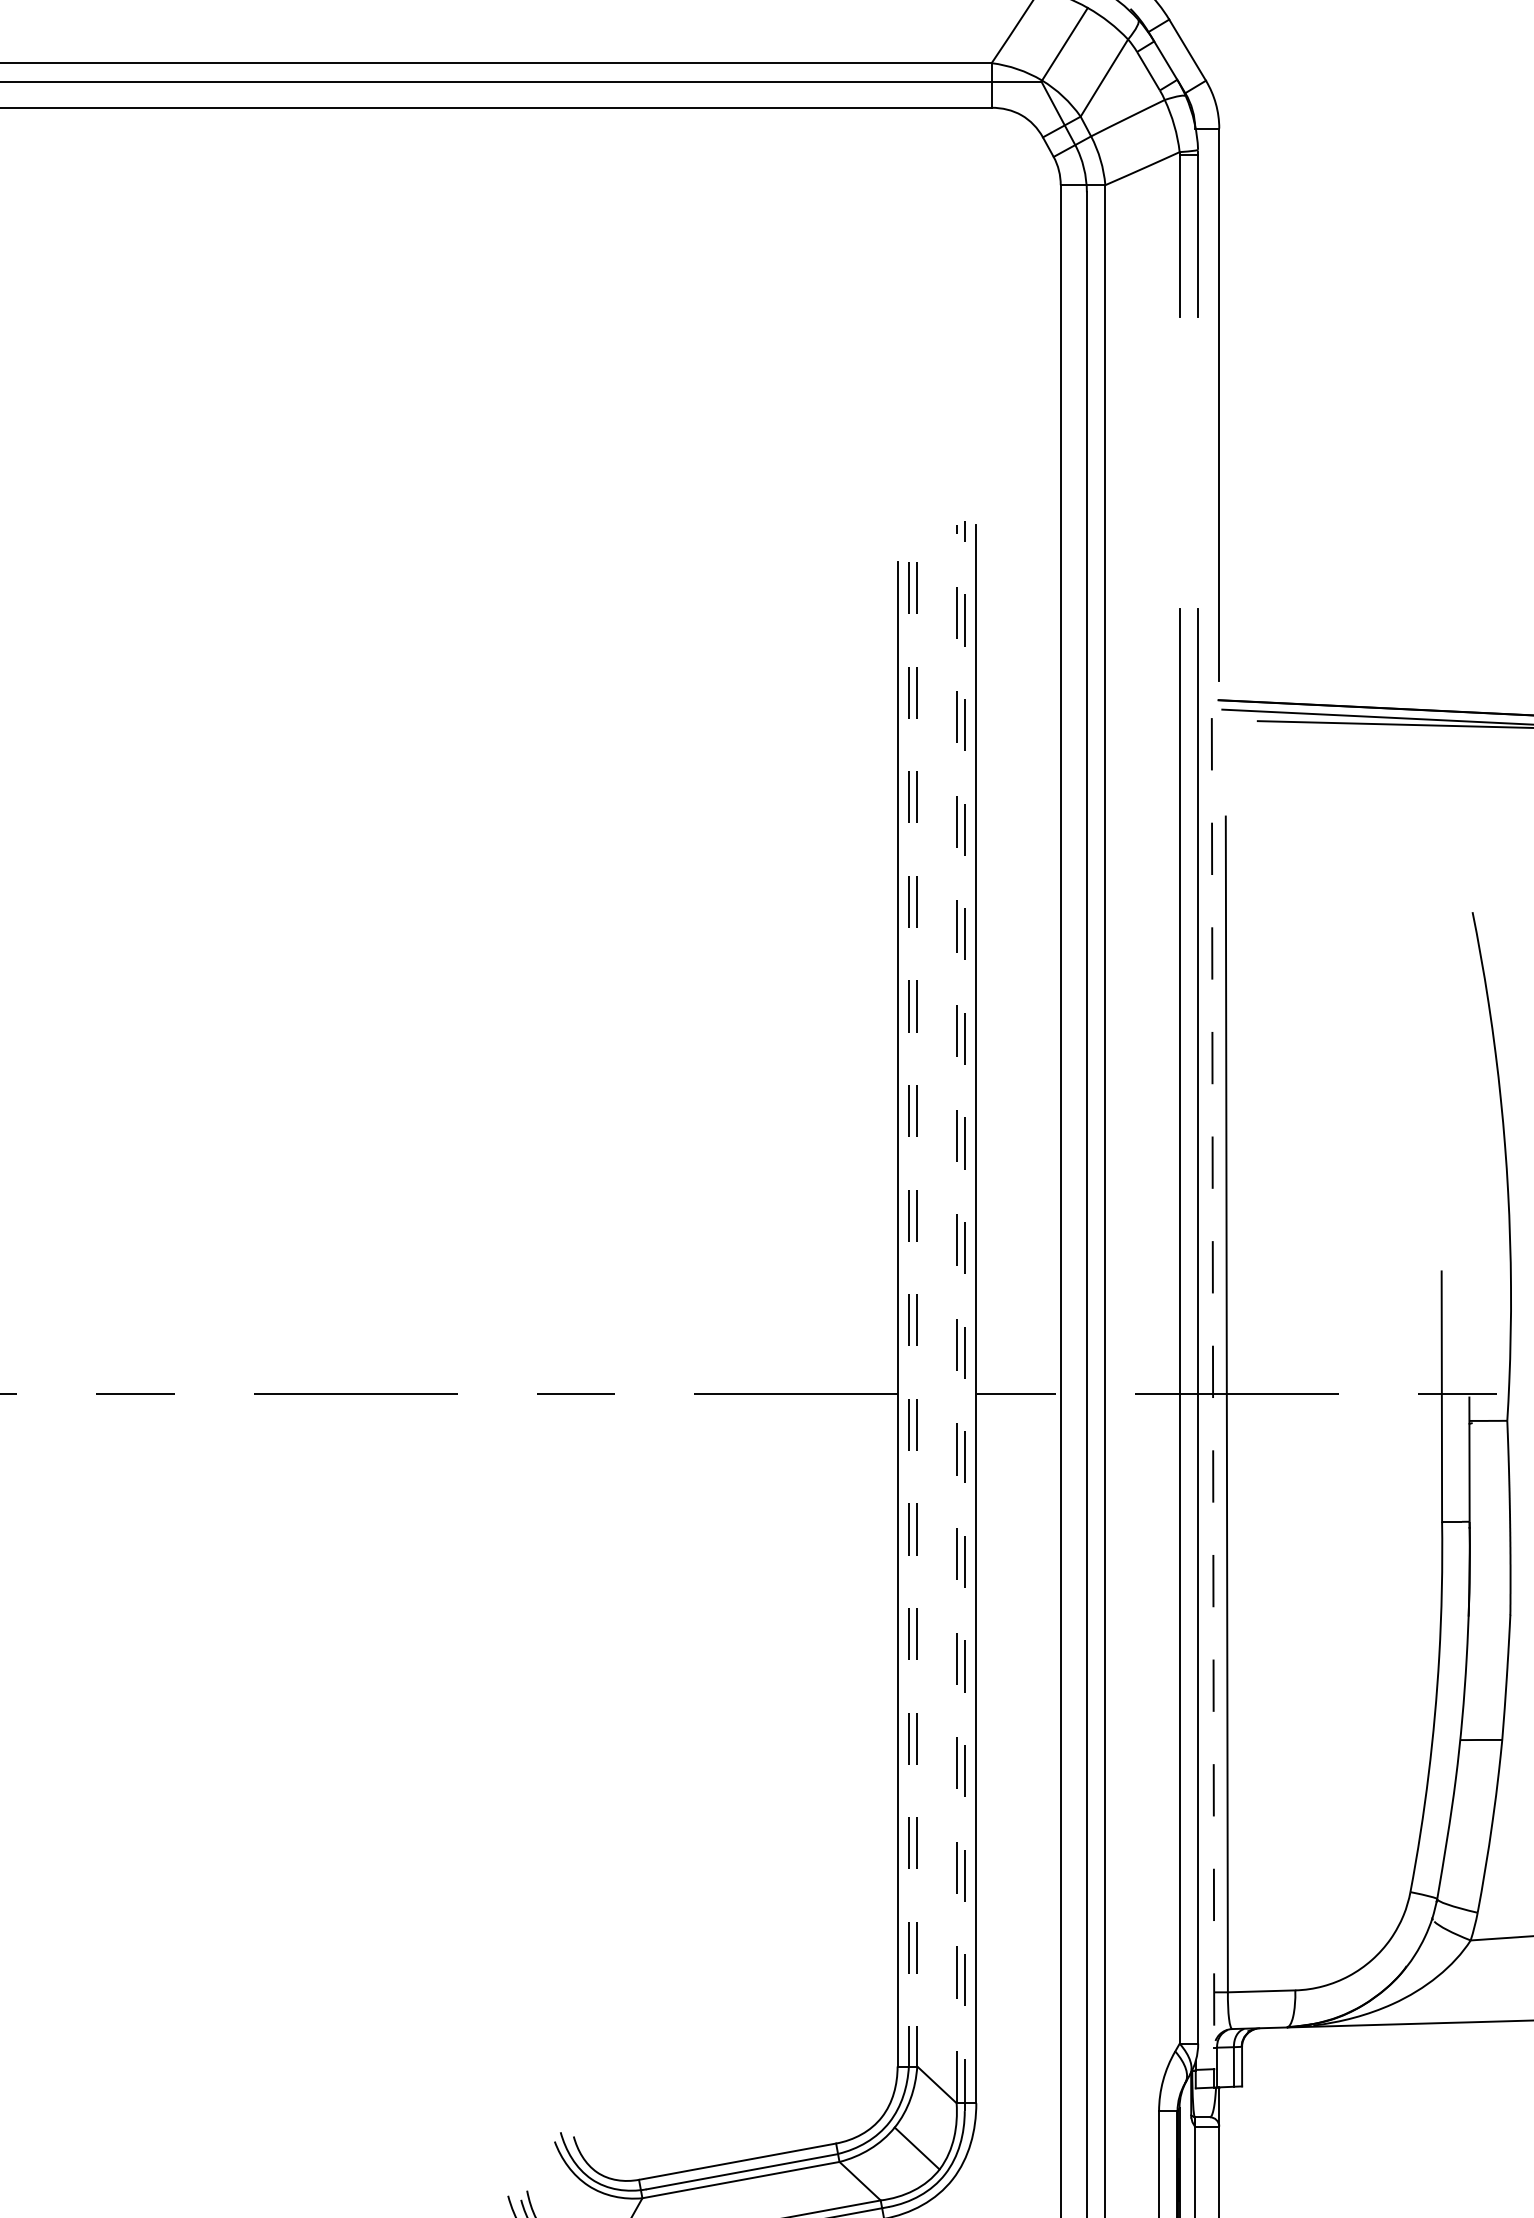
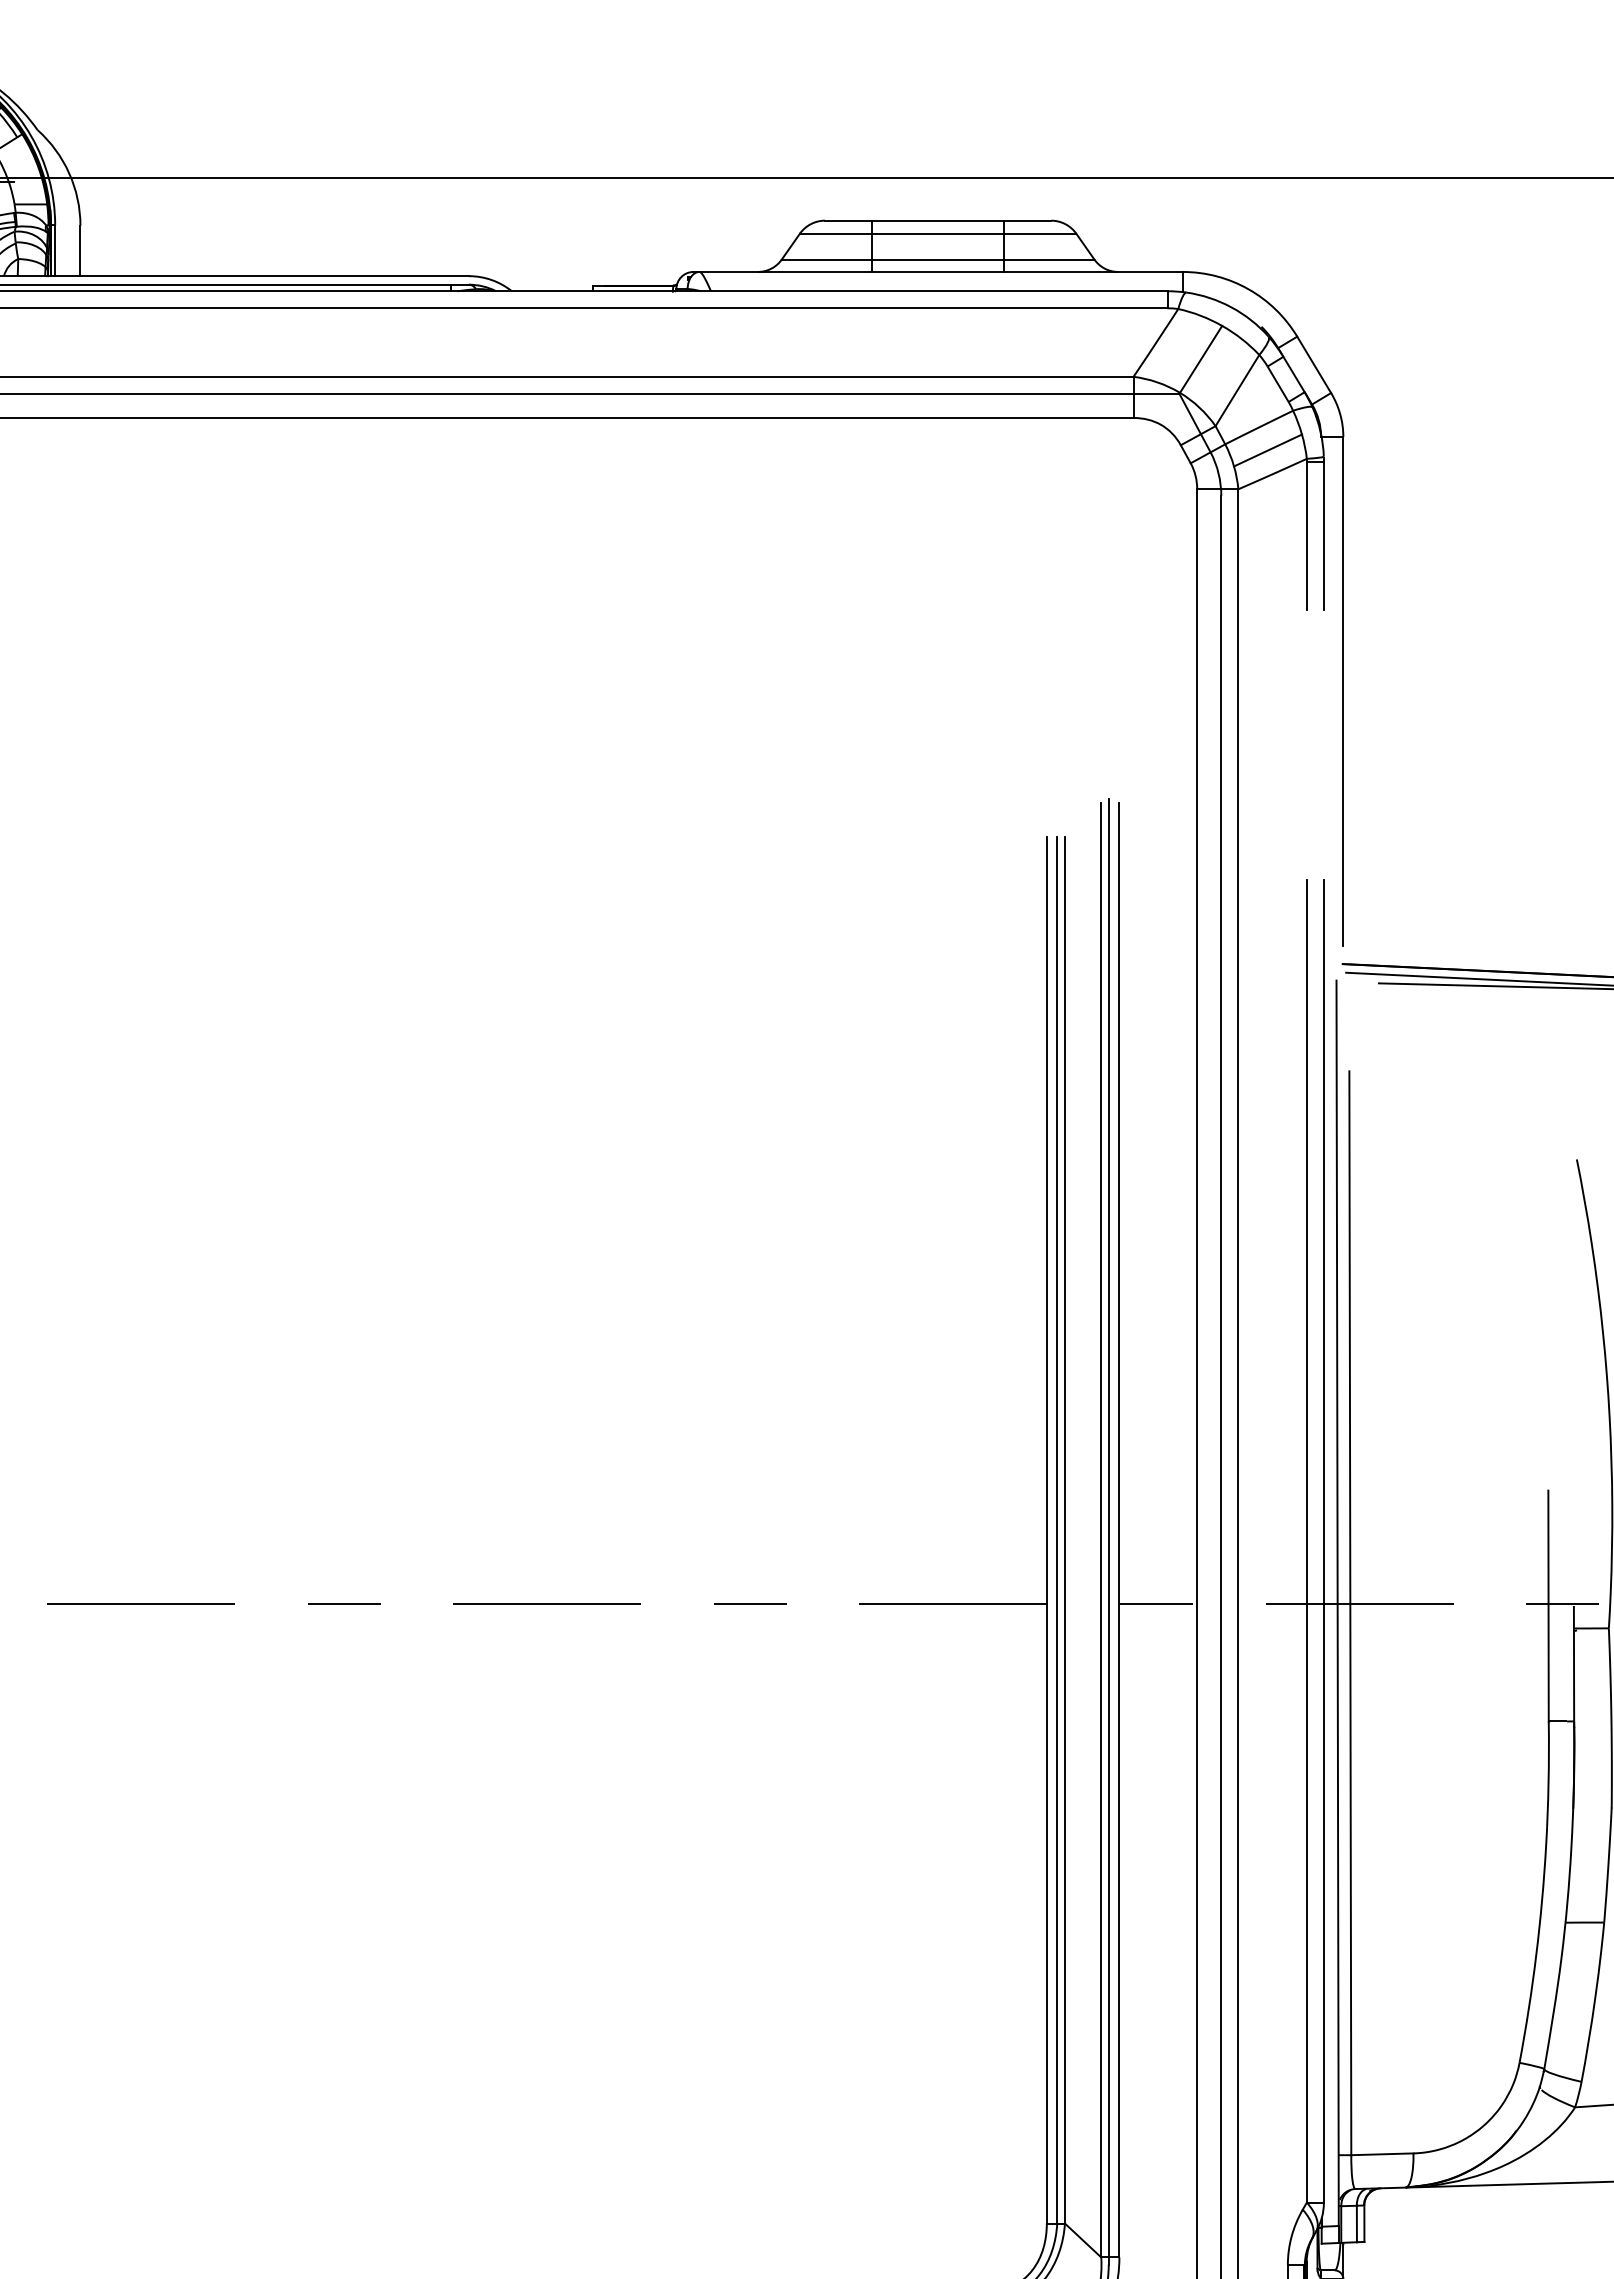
line: (1138, 143) -> (1268, 450), added
line: (956, 1313) -> (1101, 1529), dashed -> solid
line: (909, 1314) -> (1057, 1530), dashed -> solid
line: (916, 1314) -> (1064, 1530), dashed -> solid
line: (964, 1315) -> (1108, 1531), dashed -> solid
line: (1212, 1393) -> (1337, 1603), dashed -> solid

